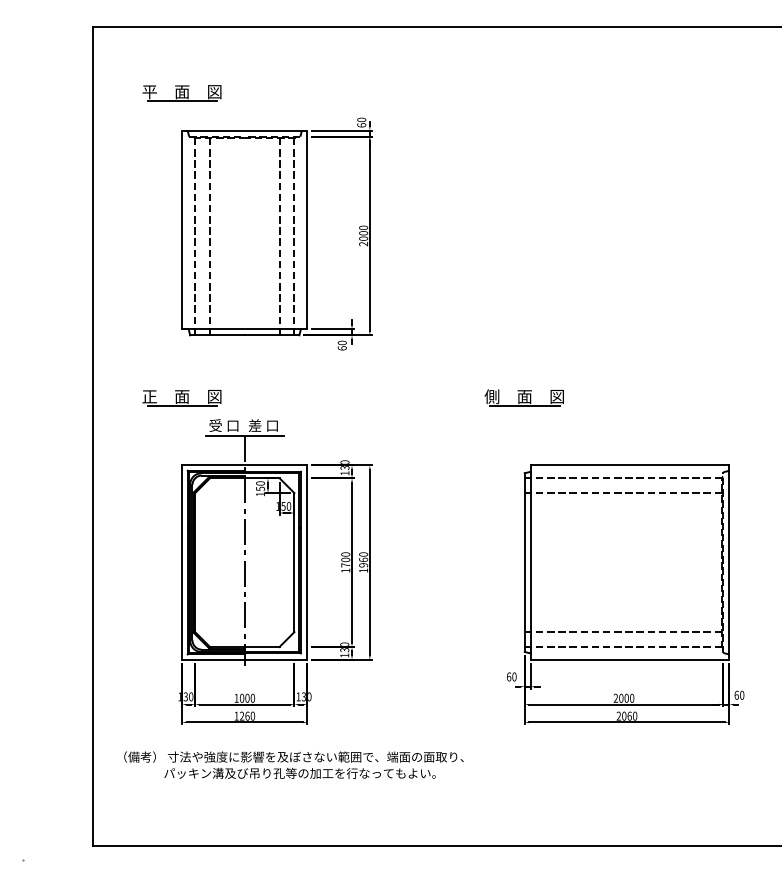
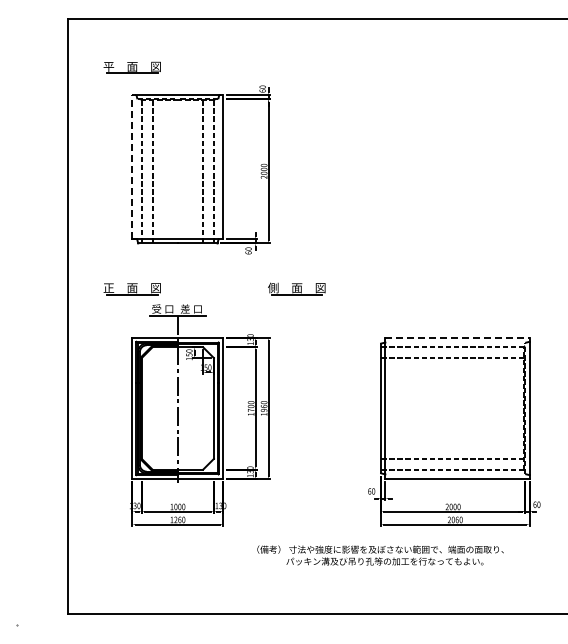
line: (182, 229) -> (132, 166), solid -> dashed
part: (523, 397) -> (296, 288), moved
line: (630, 464) -> (457, 337), solid -> dashed
text: (293, 765) -> (380, 555), moved

